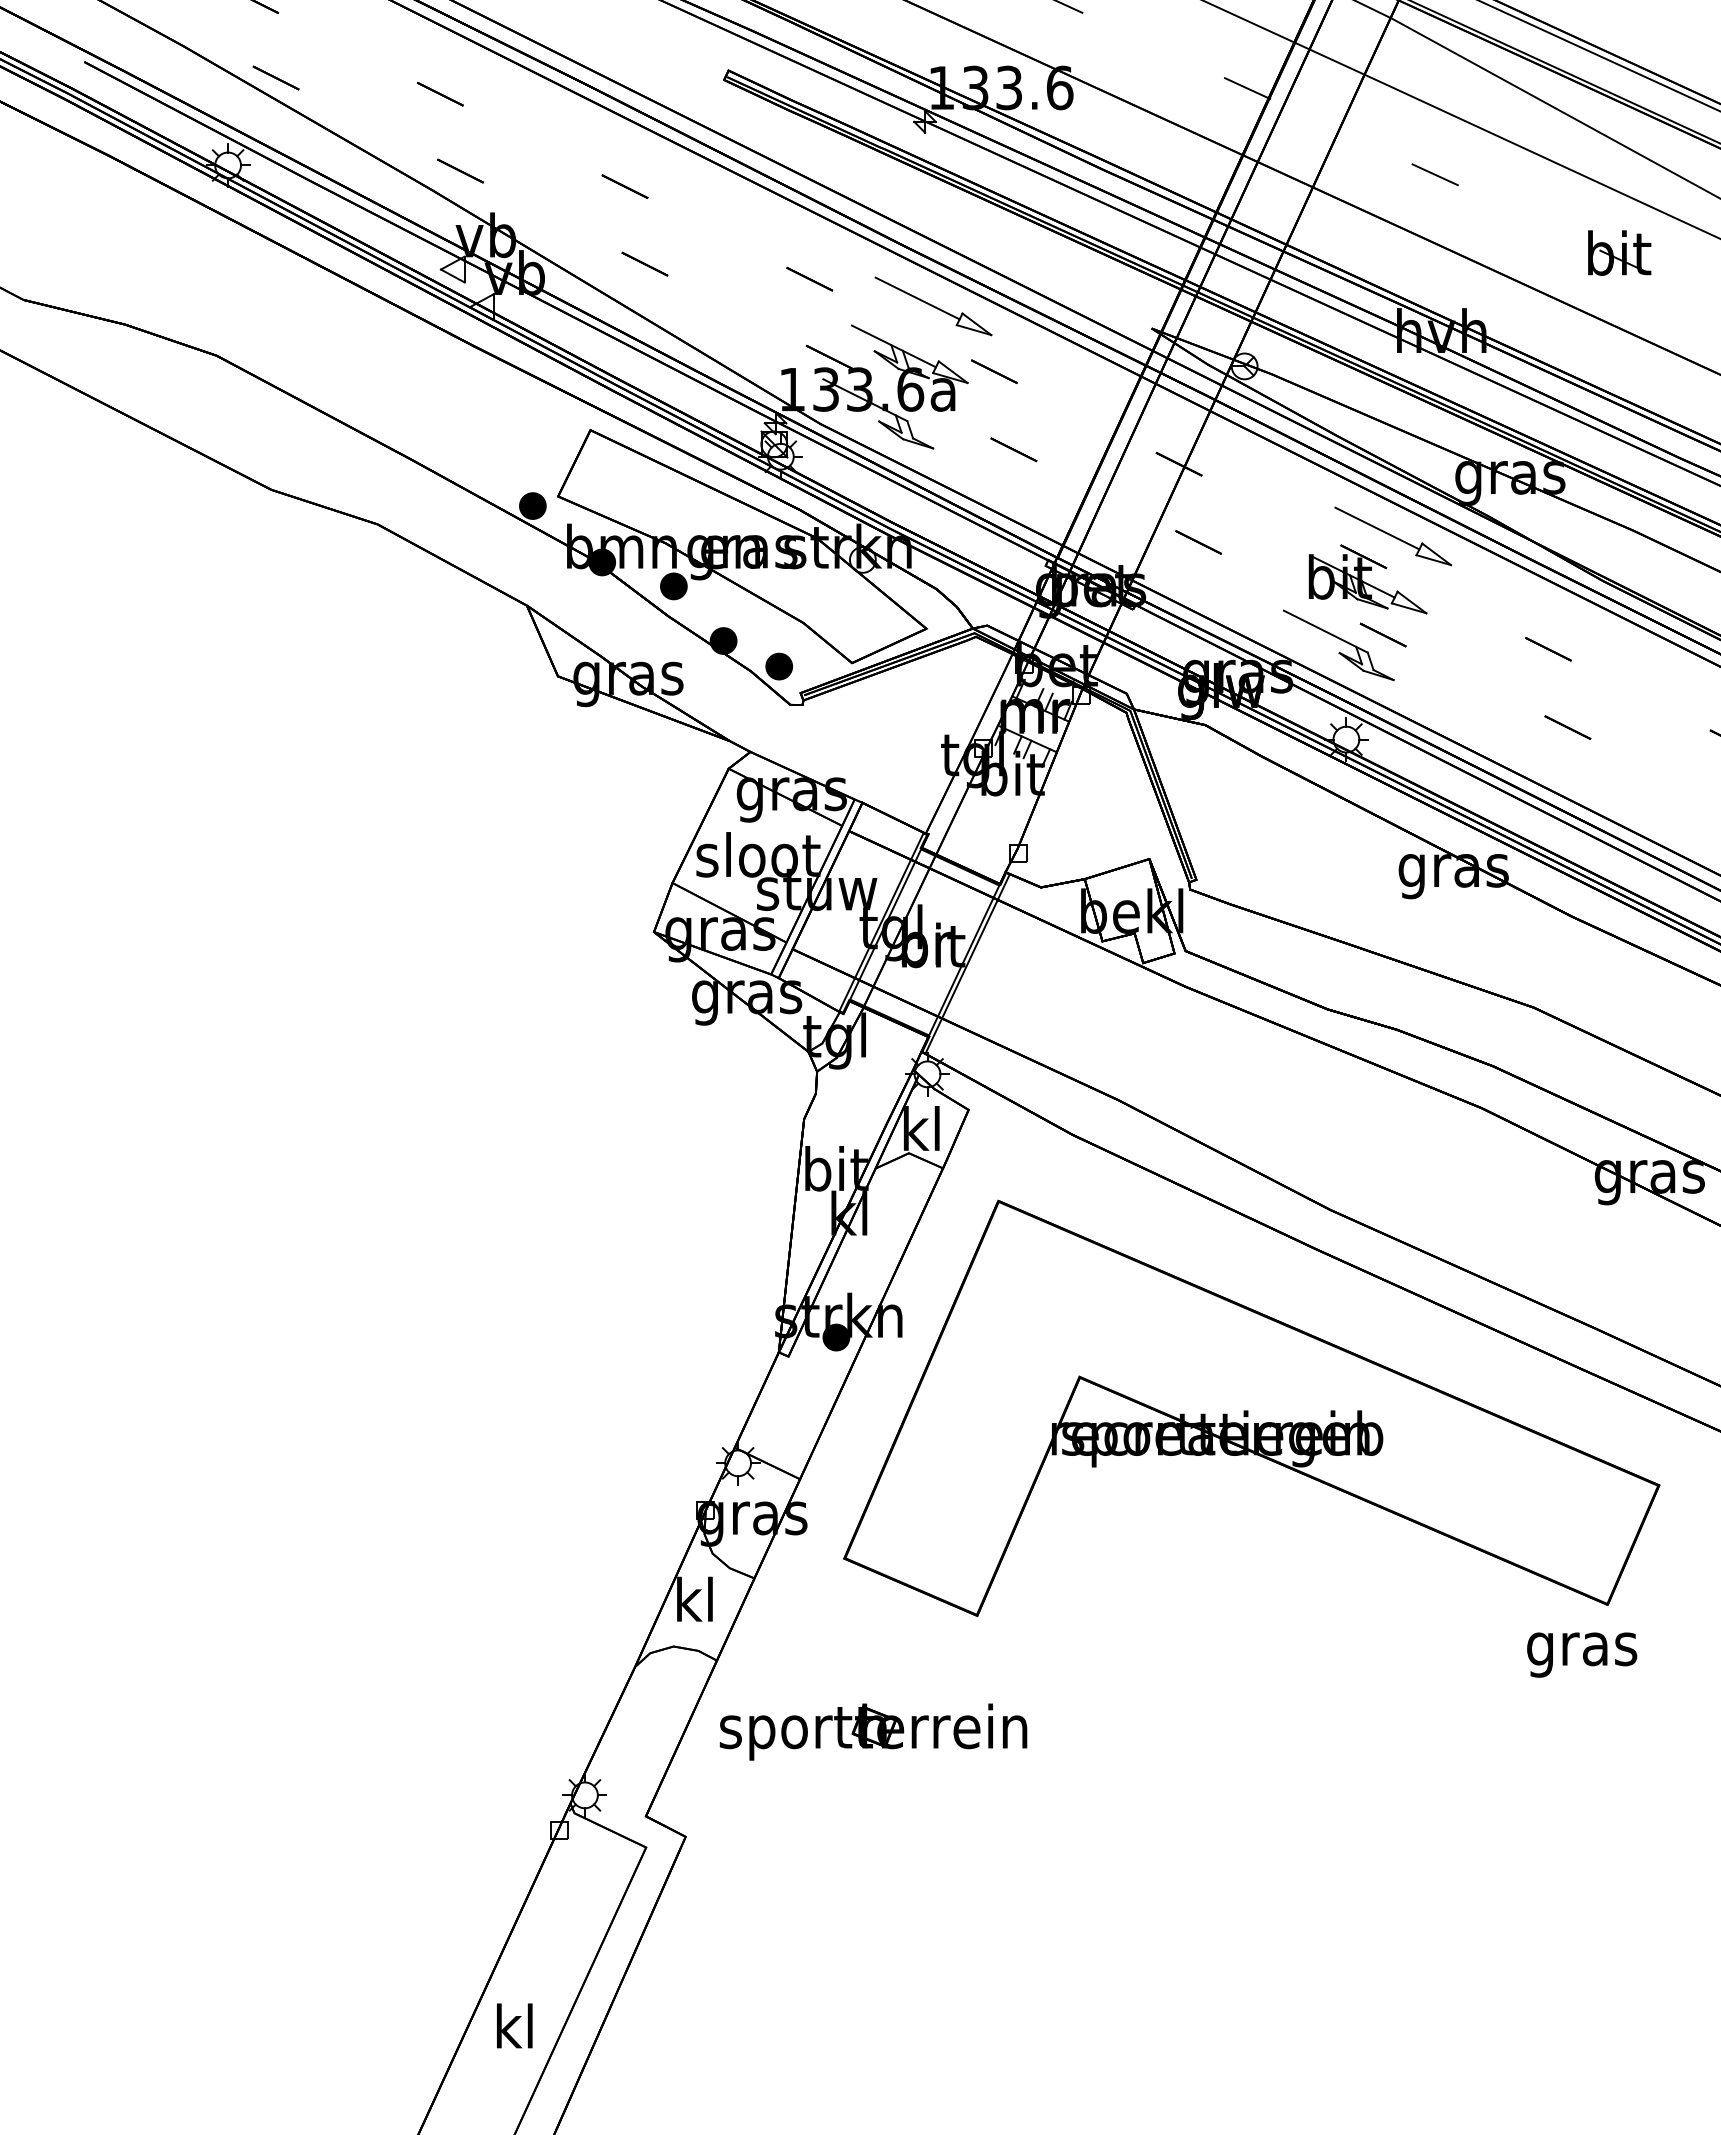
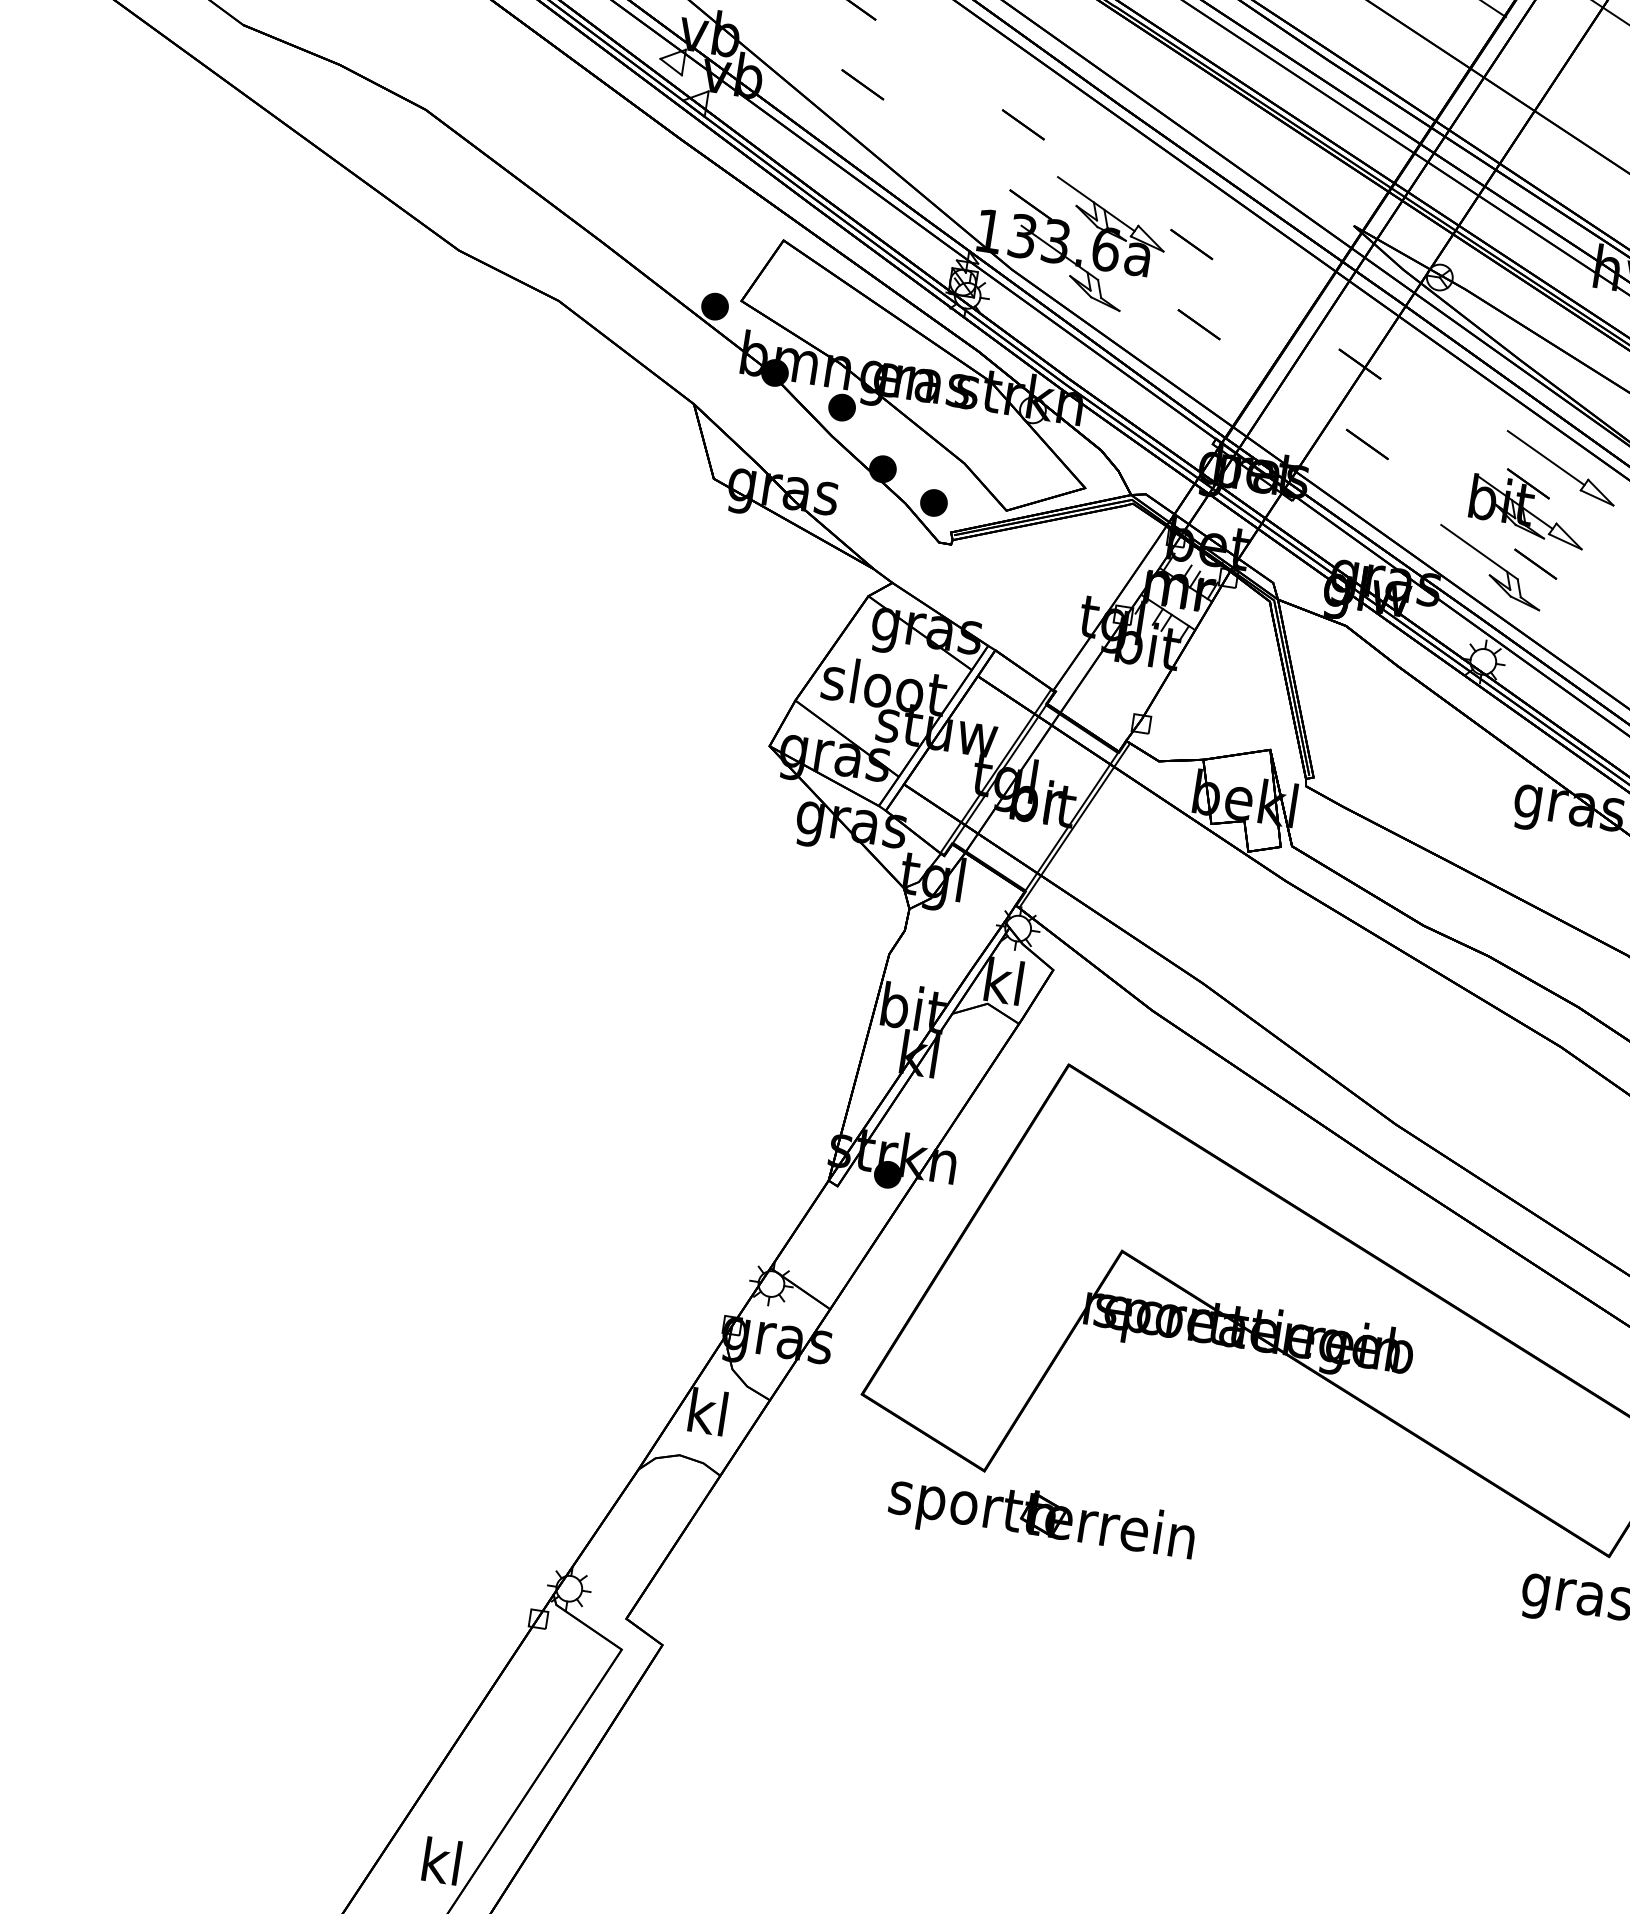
part: (933, 306) -> (1141, 170), removed
part: (873, 1731) -> (1042, 1519), moved
text: (514, 2025) -> (441, 1860), moved

